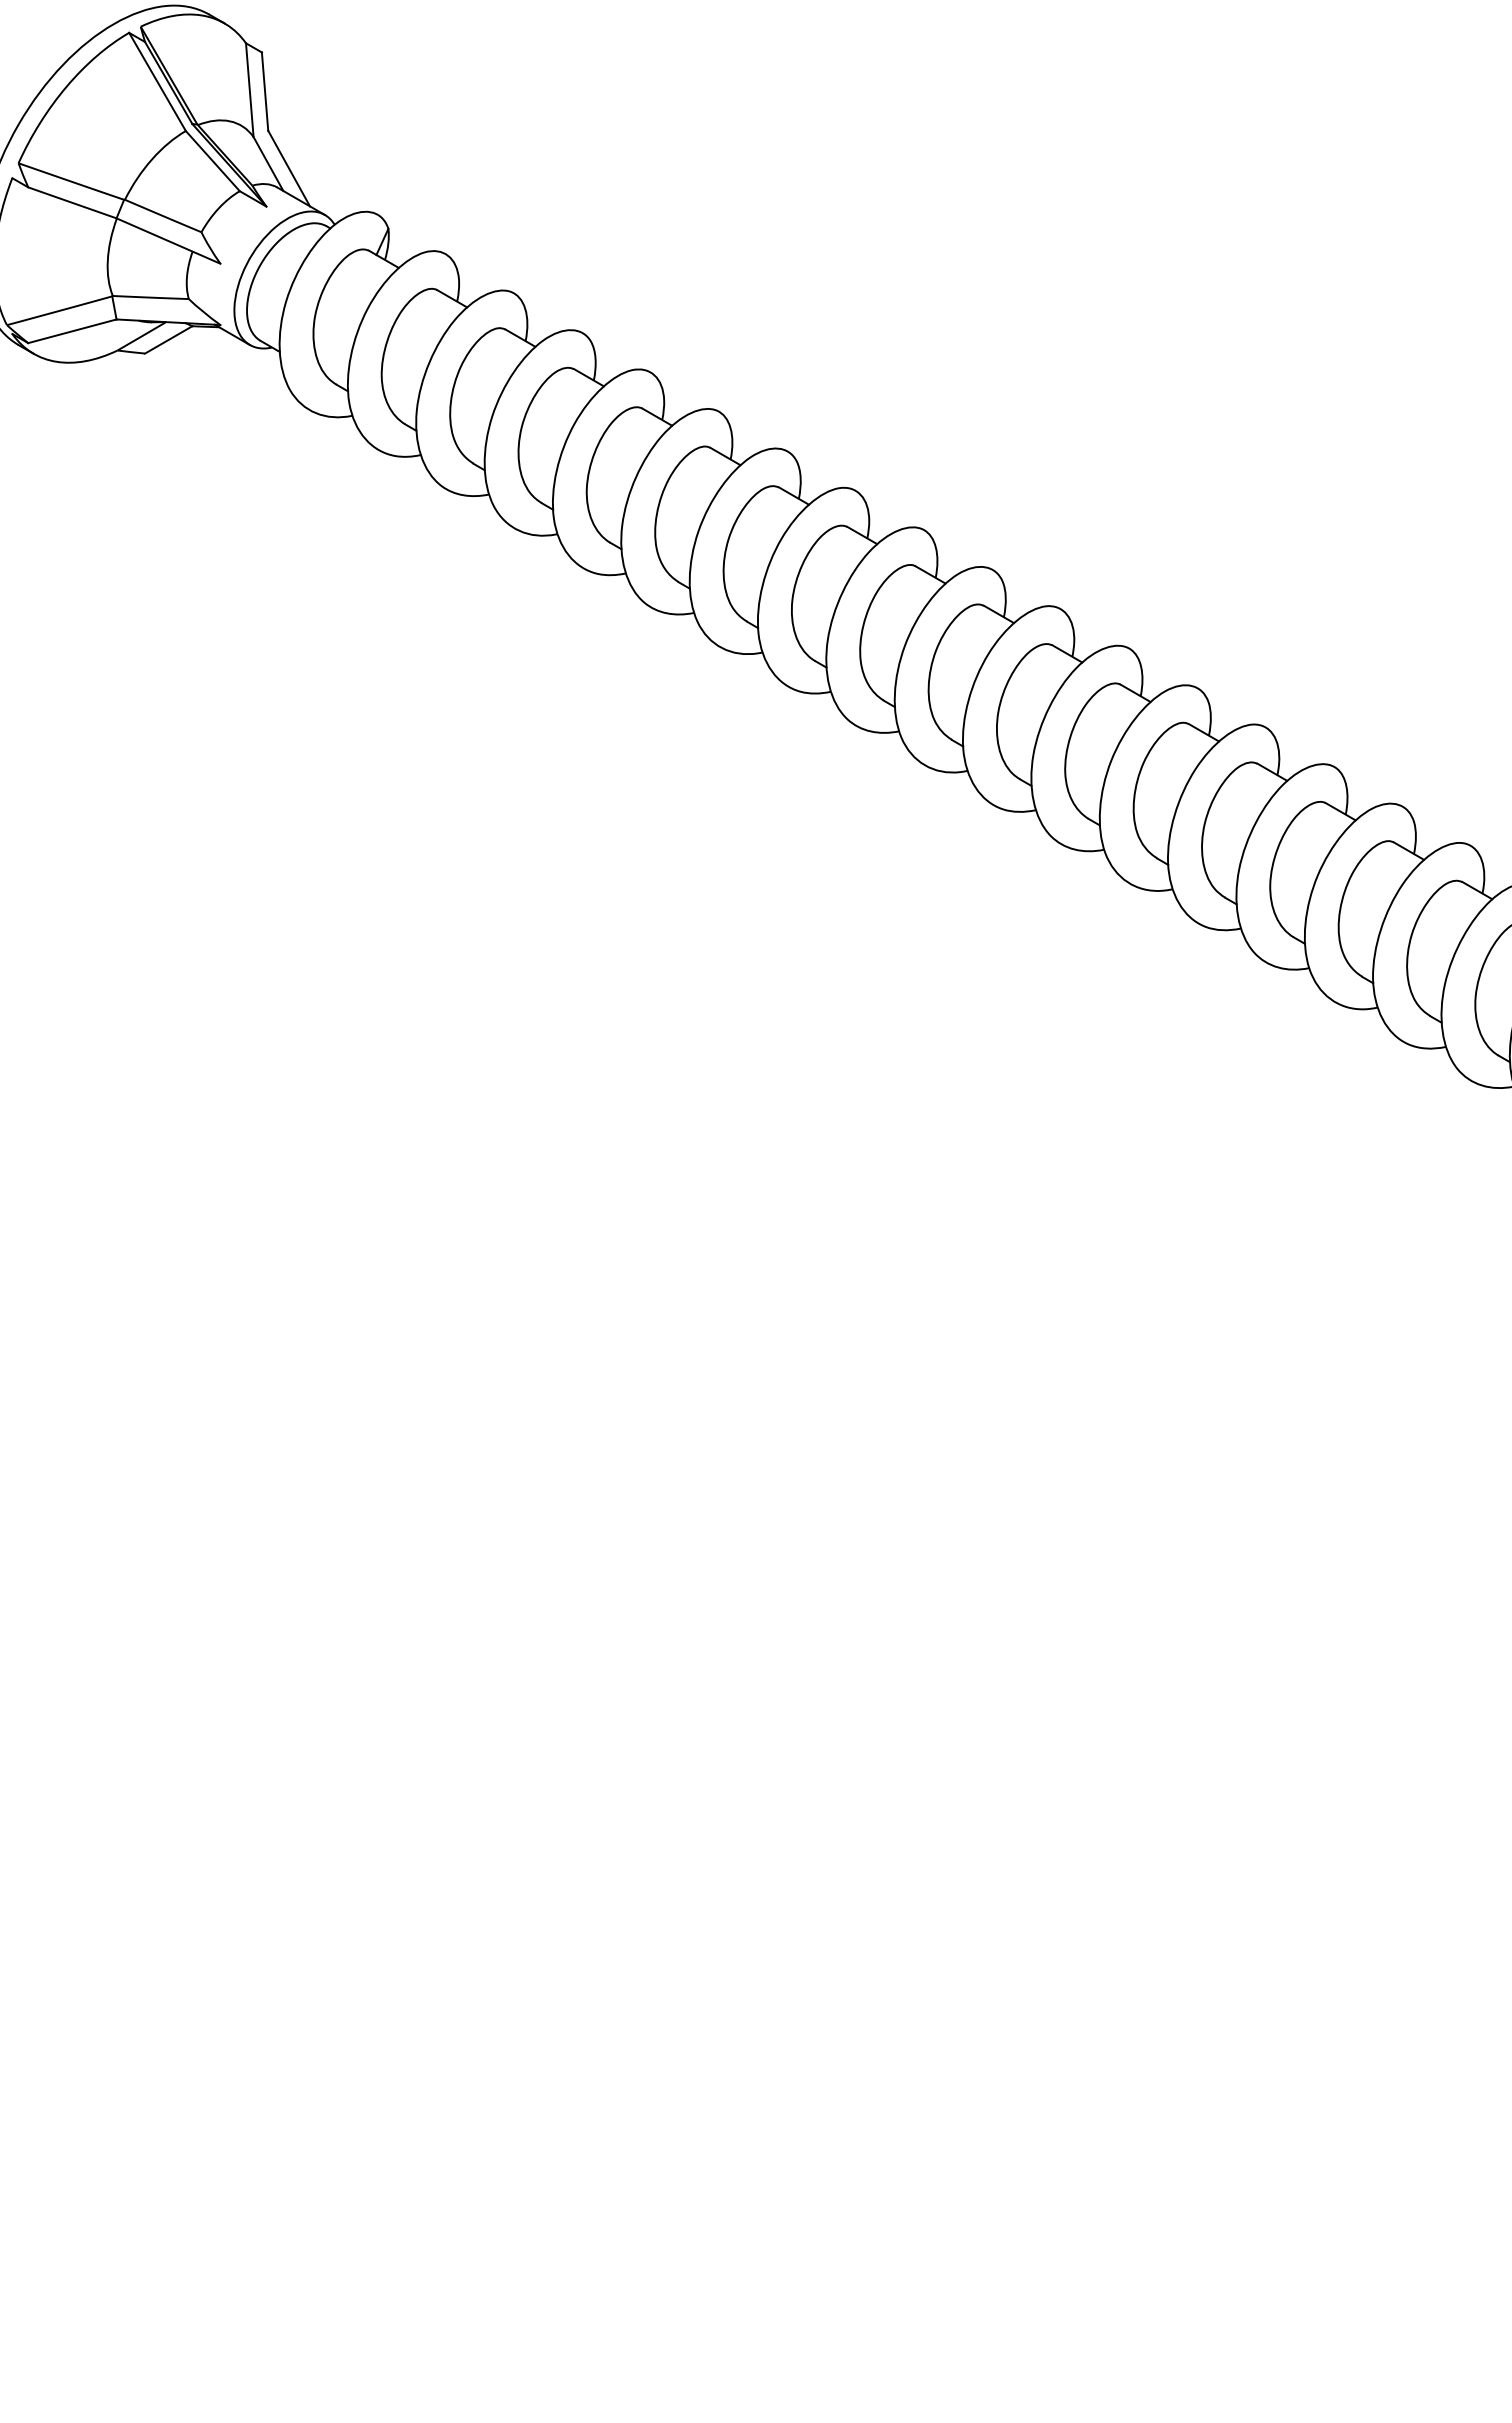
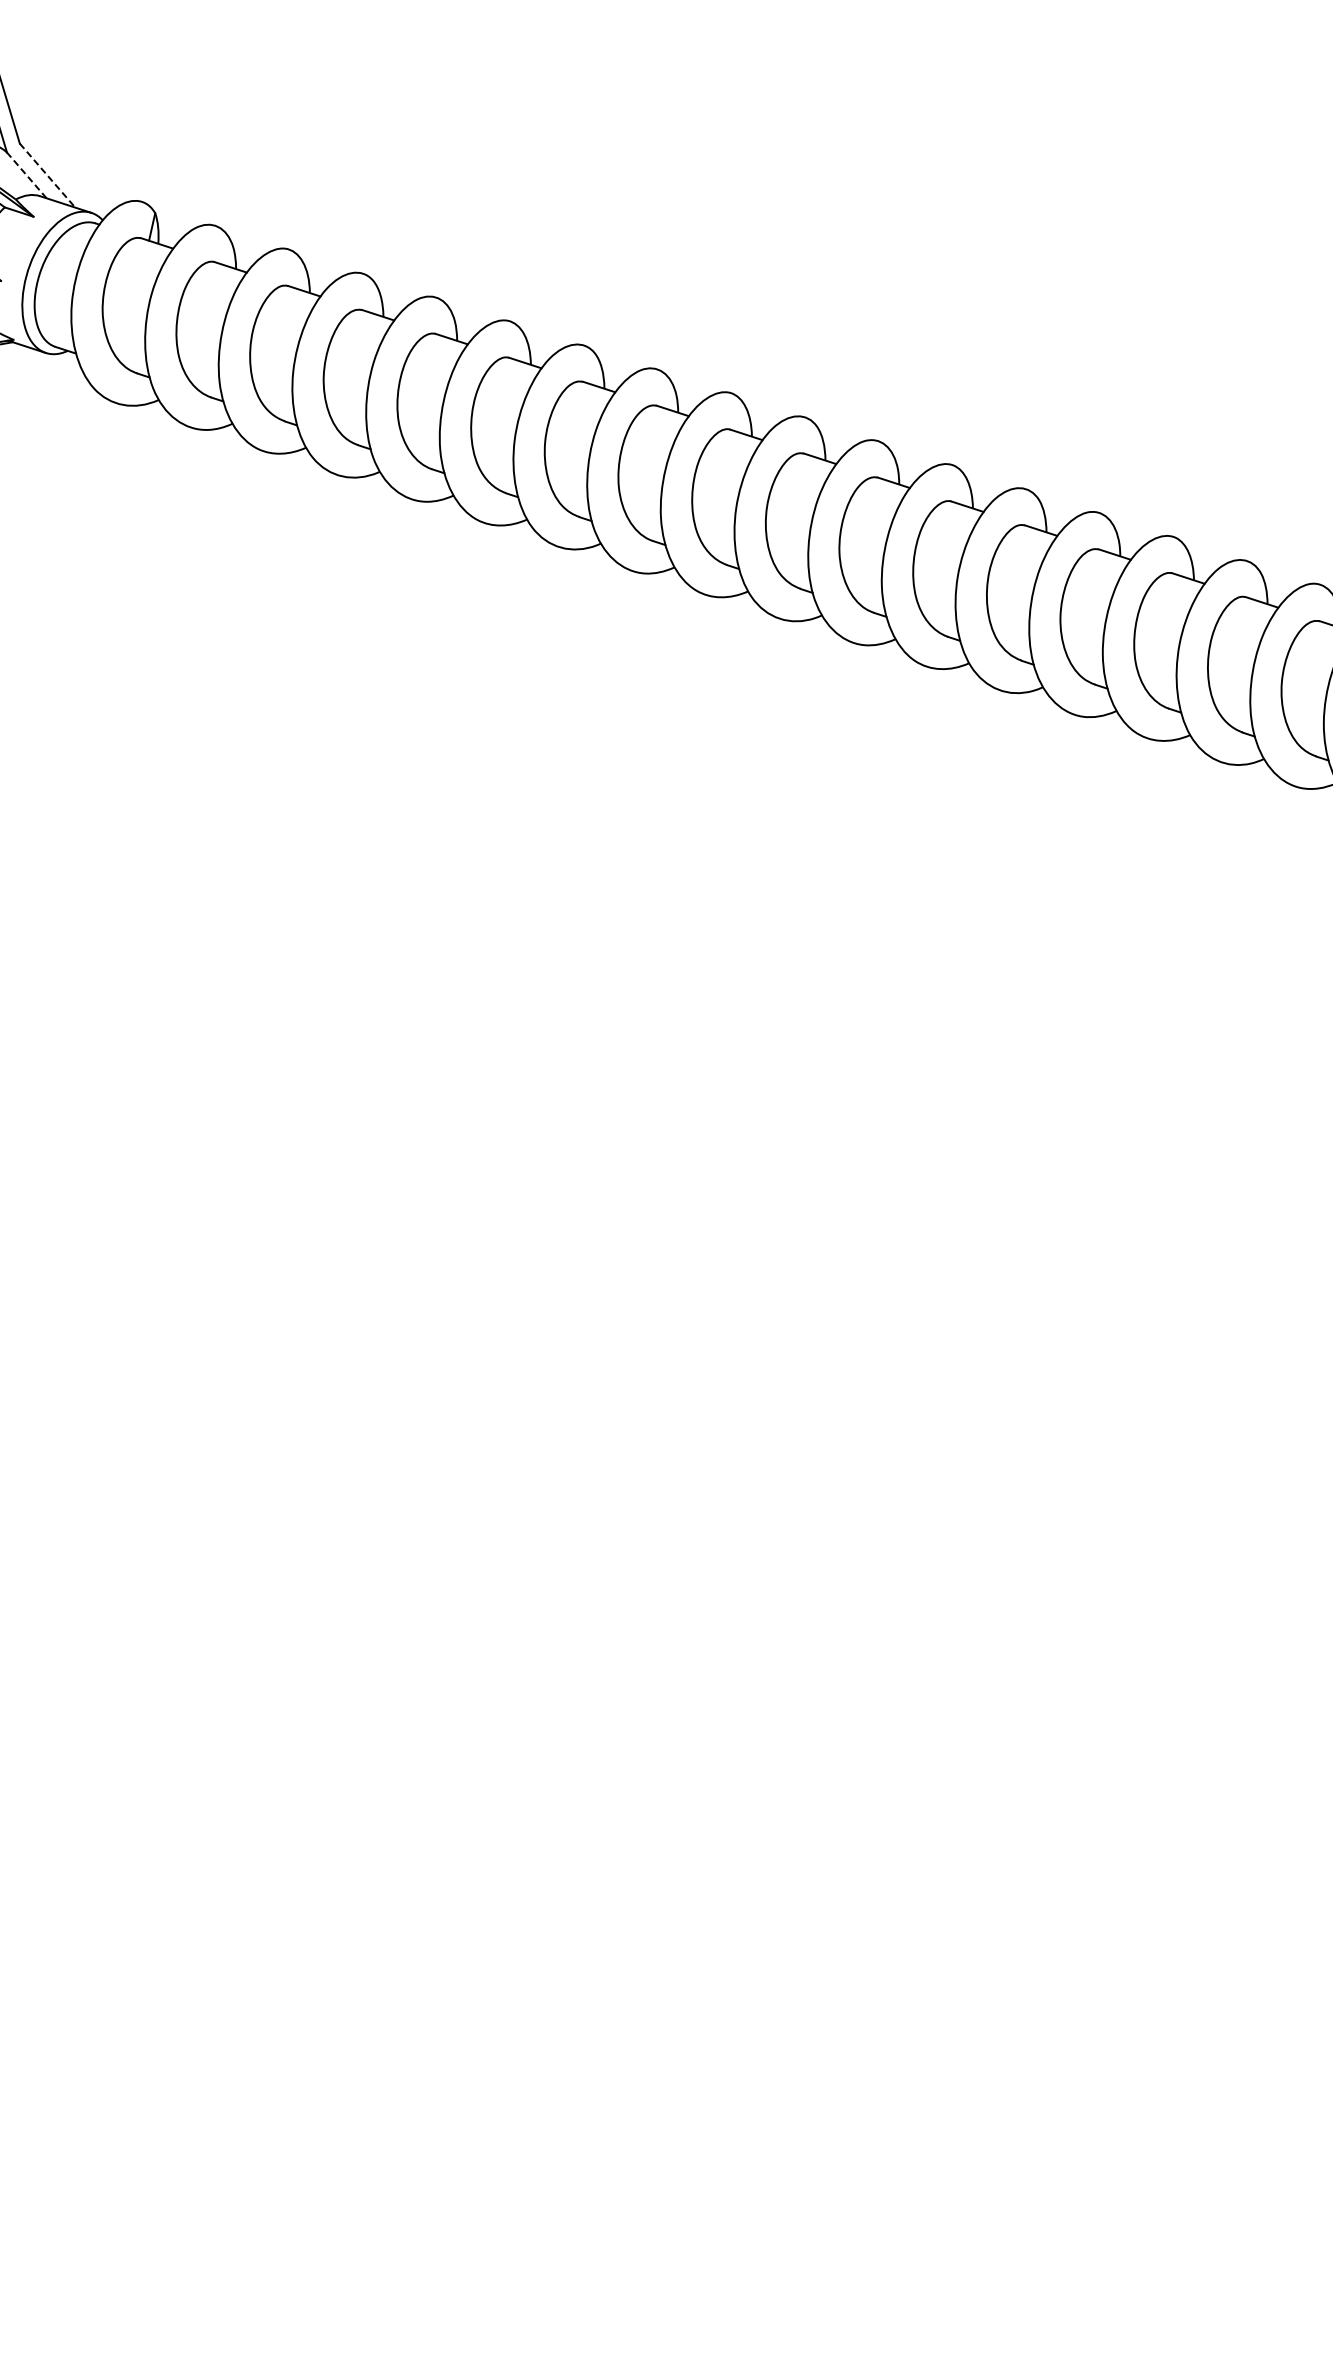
line: (268, 164) -> (26, 175), solid -> dashed
line: (289, 169) -> (48, 176), solid -> dashed

